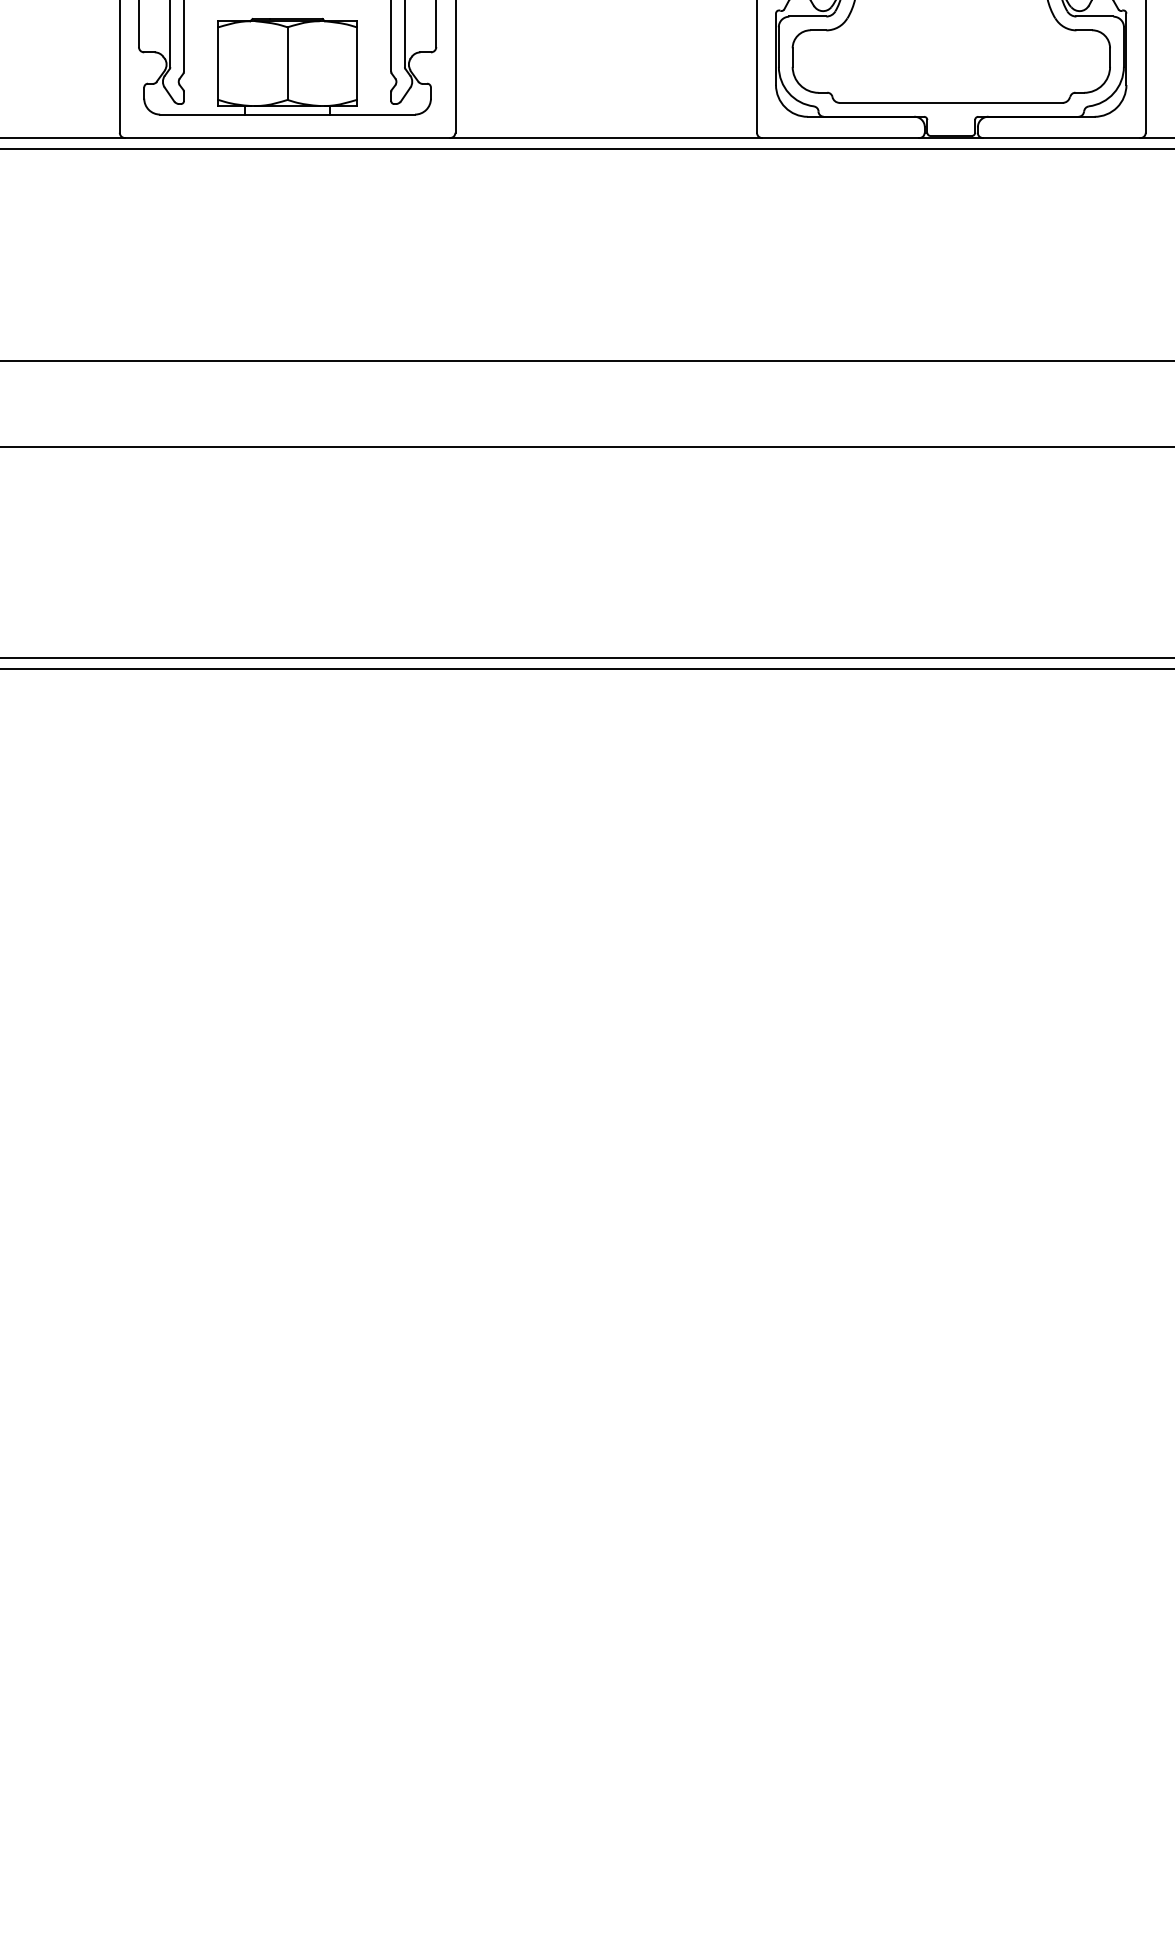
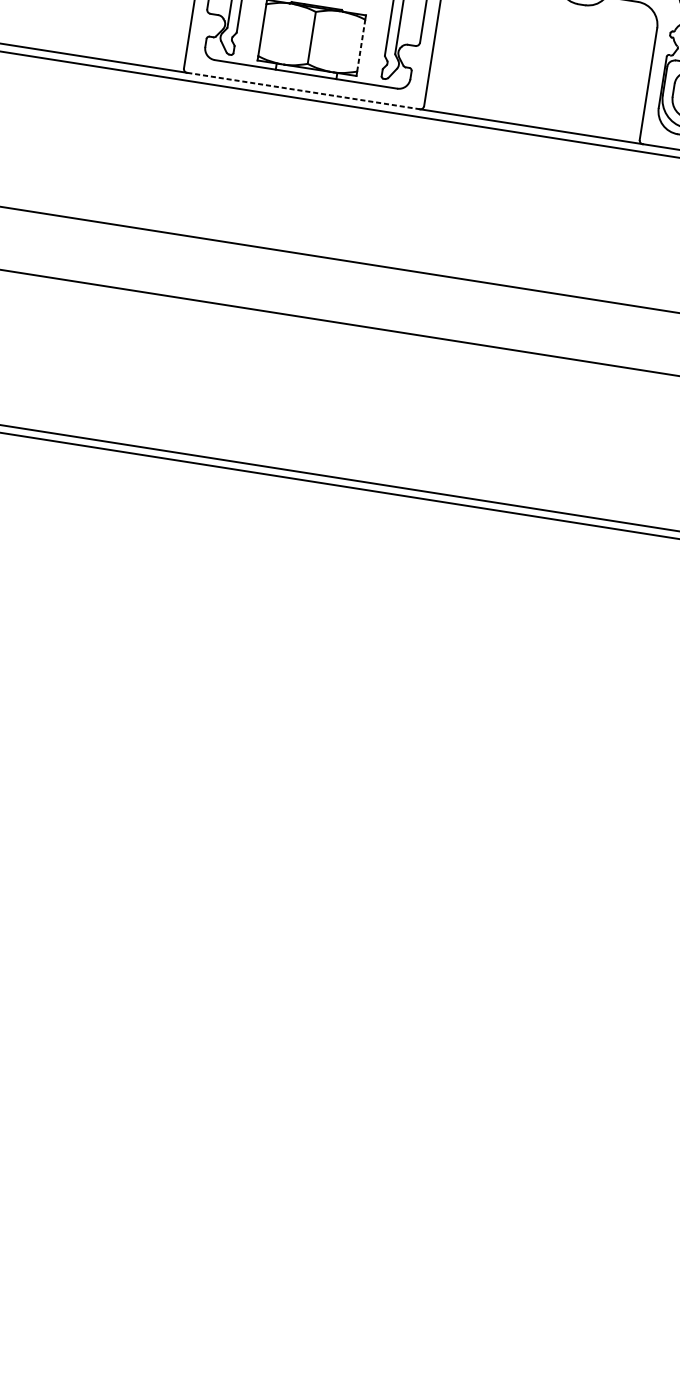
line: (356, 63) -> (361, 45), solid -> dashed
line: (288, 137) -> (304, 90), solid -> dashed

